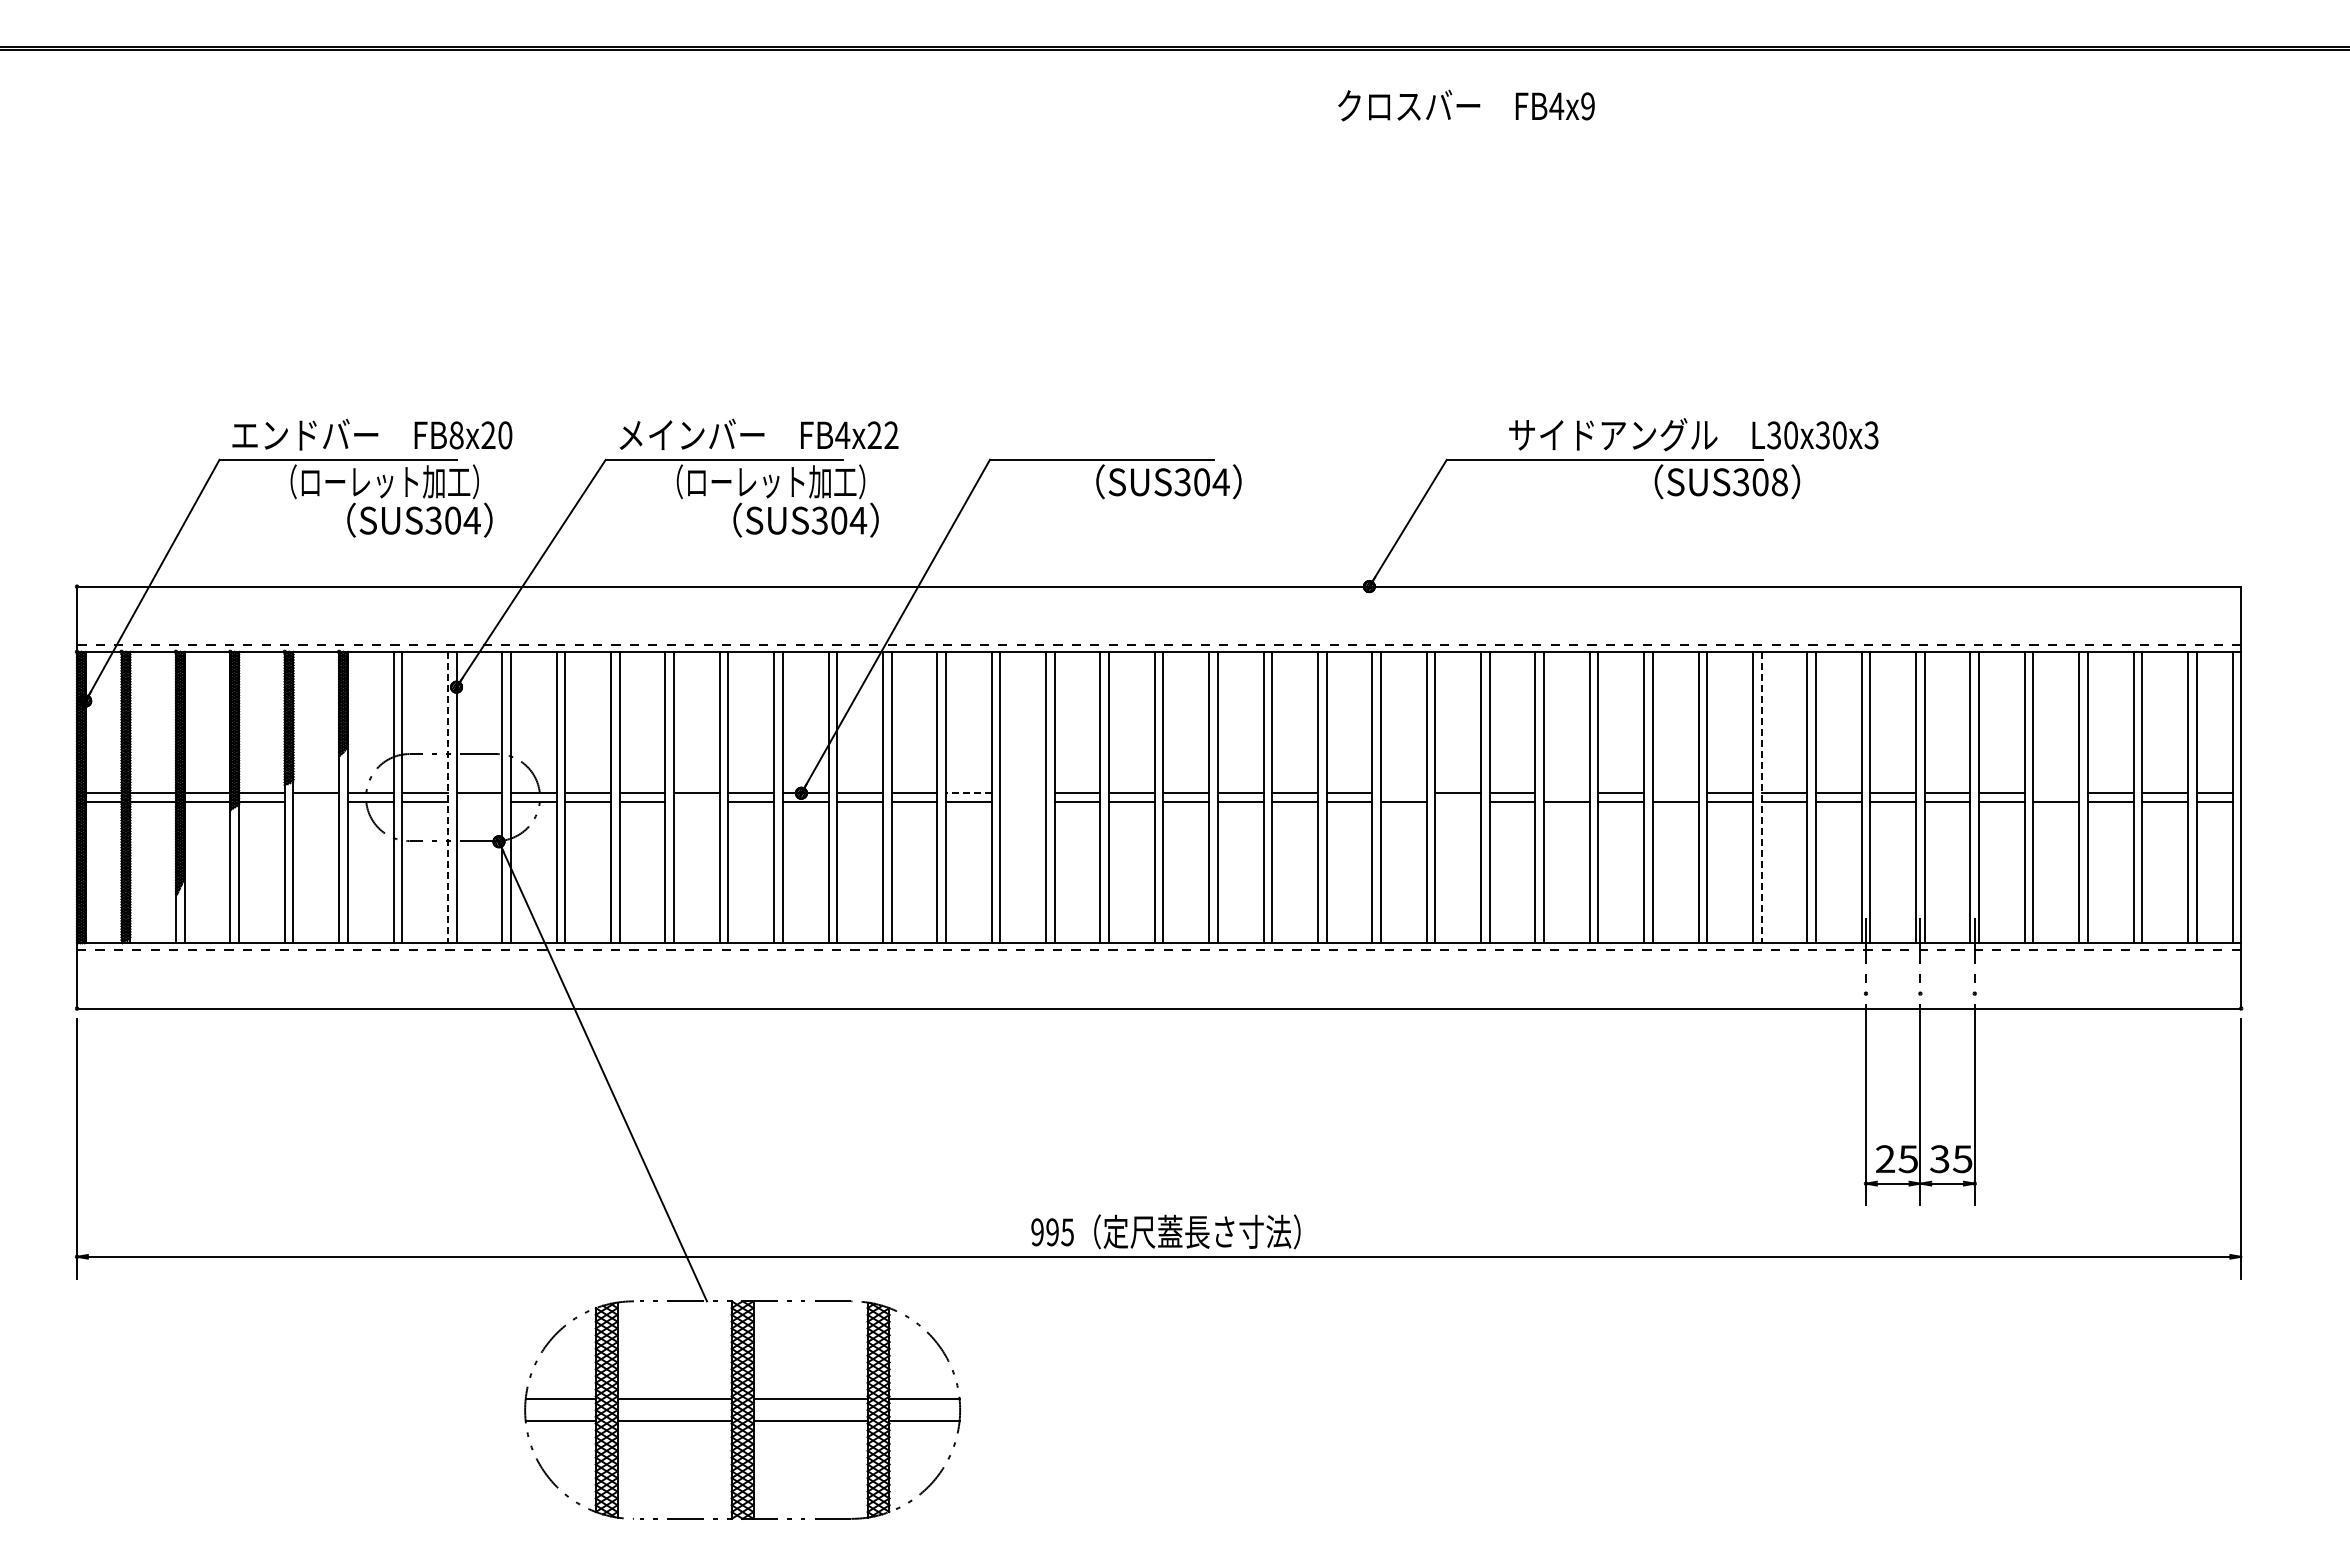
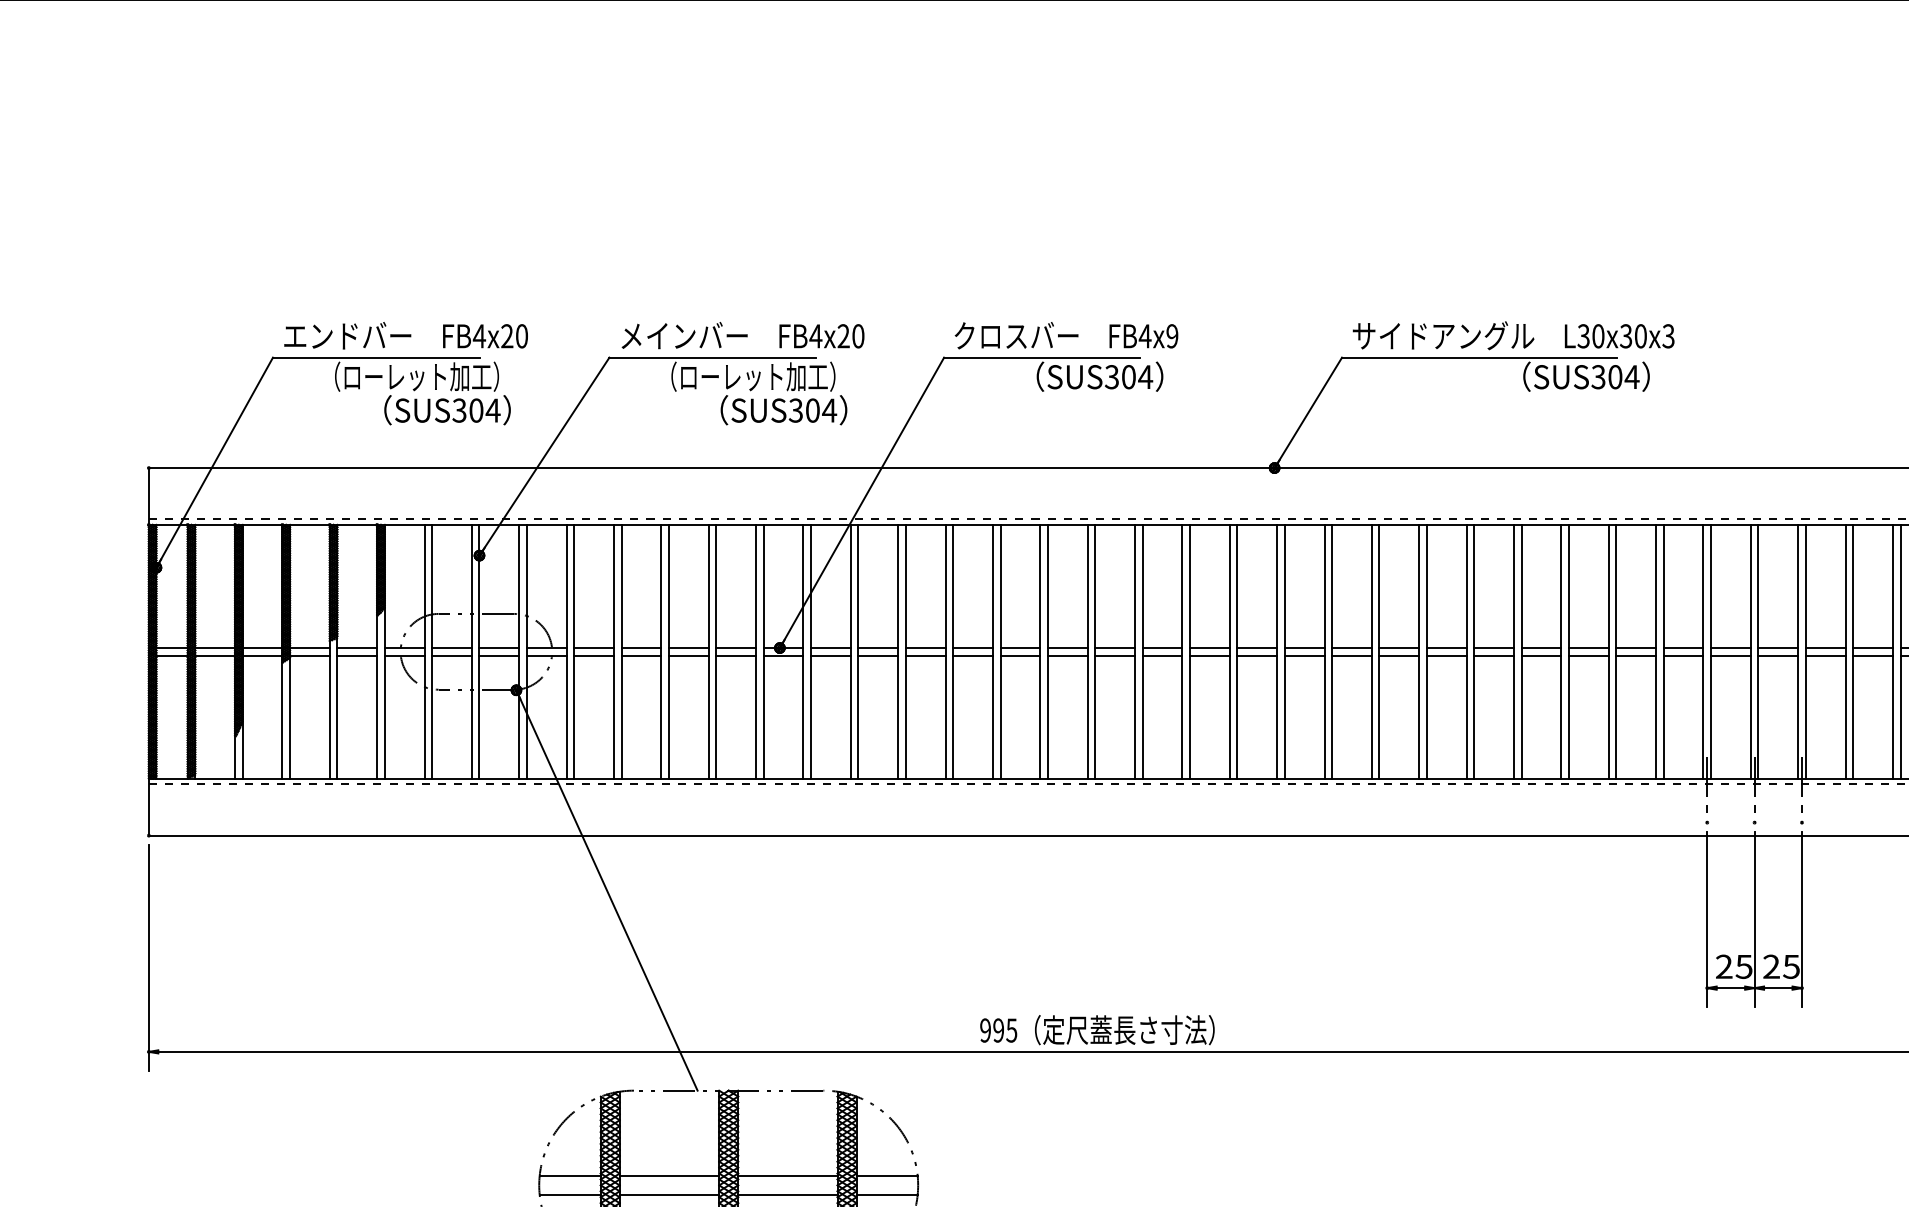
text: (1466, 105) -> (1066, 335), moved
text: (1693, 434) -> (1513, 335), moved
text: (456, 435) -> (479, 336), FB8x20 -> FB4x20
text: (891, 435) -> (858, 336), FB4x22 -> FB4x20
text: (1779, 482) -> (1631, 377), SUS308 -> SUS304
line: (968, 793) -> (925, 648), dashed -> solid
line: (1023, 793) -> (973, 648), added
line: (1403, 793) -> (1304, 648), added
line: (1566, 793) -> (1446, 648), added
line: (1675, 793) -> (1541, 648), added
line: (2056, 793) -> (1873, 648), added
line: (447, 797) -> (471, 651), dashed -> solid
line: (1761, 797) -> (1616, 651), dashed -> solid
line: (316, 801) -> (357, 655), added
line: (479, 801) -> (499, 655), added
line: (696, 801) -> (688, 655), added
line: (1023, 801) -> (973, 655), added
line: (1458, 801) -> (1352, 655), added
text: (1939, 1159) -> (1771, 967), 35 -> 25

